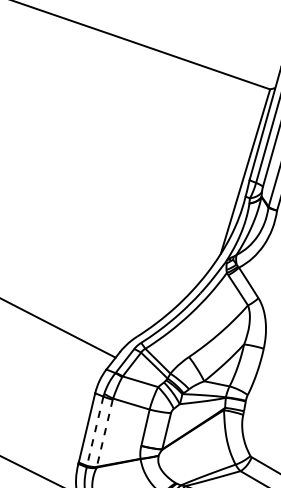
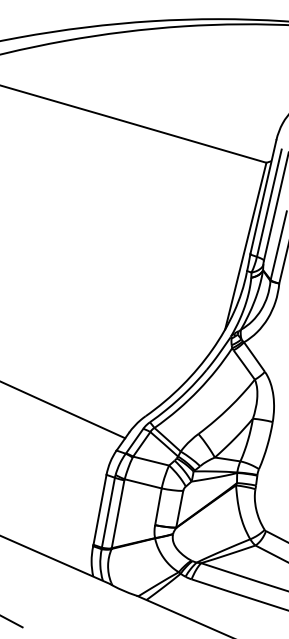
line: (95, 430) -> (108, 512), dashed -> solid
line: (105, 433) -> (118, 514), dashed -> solid

